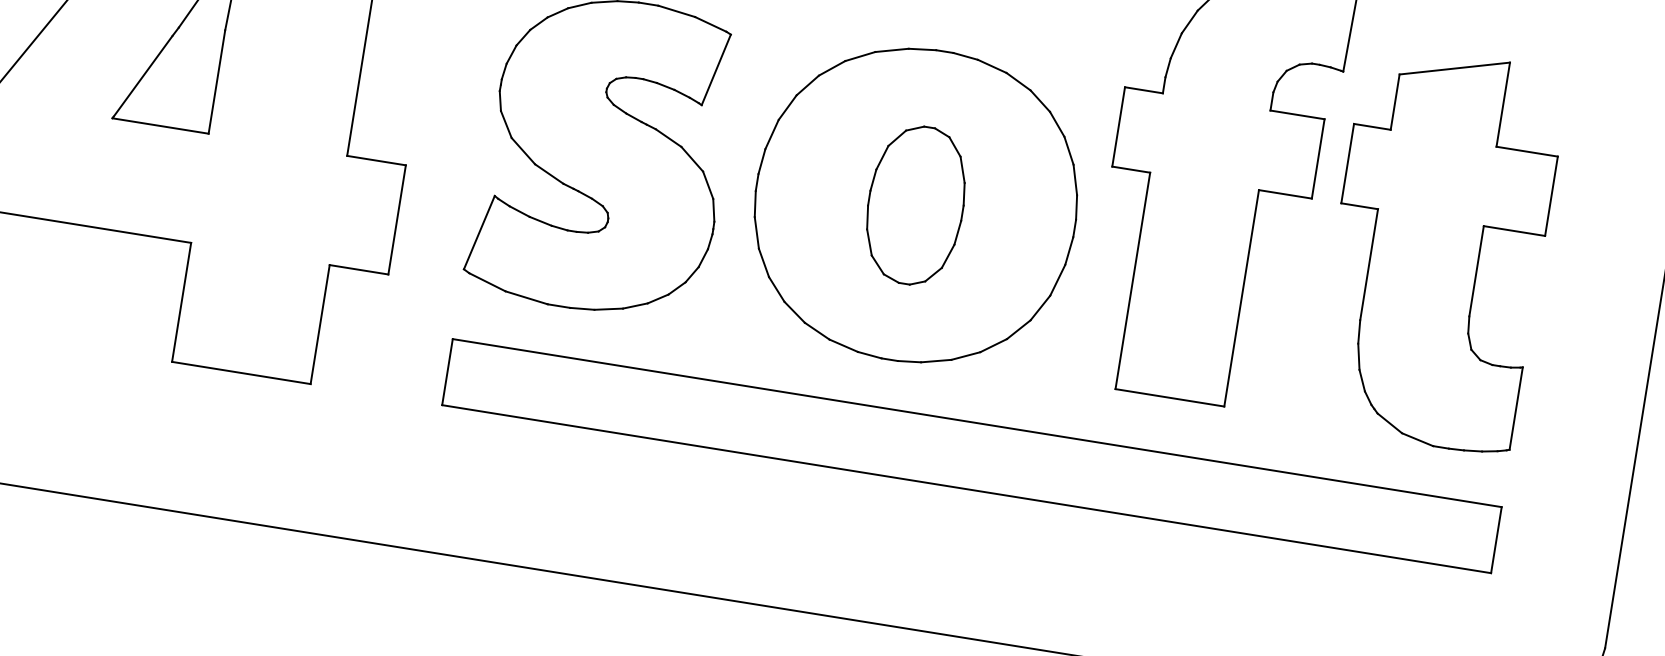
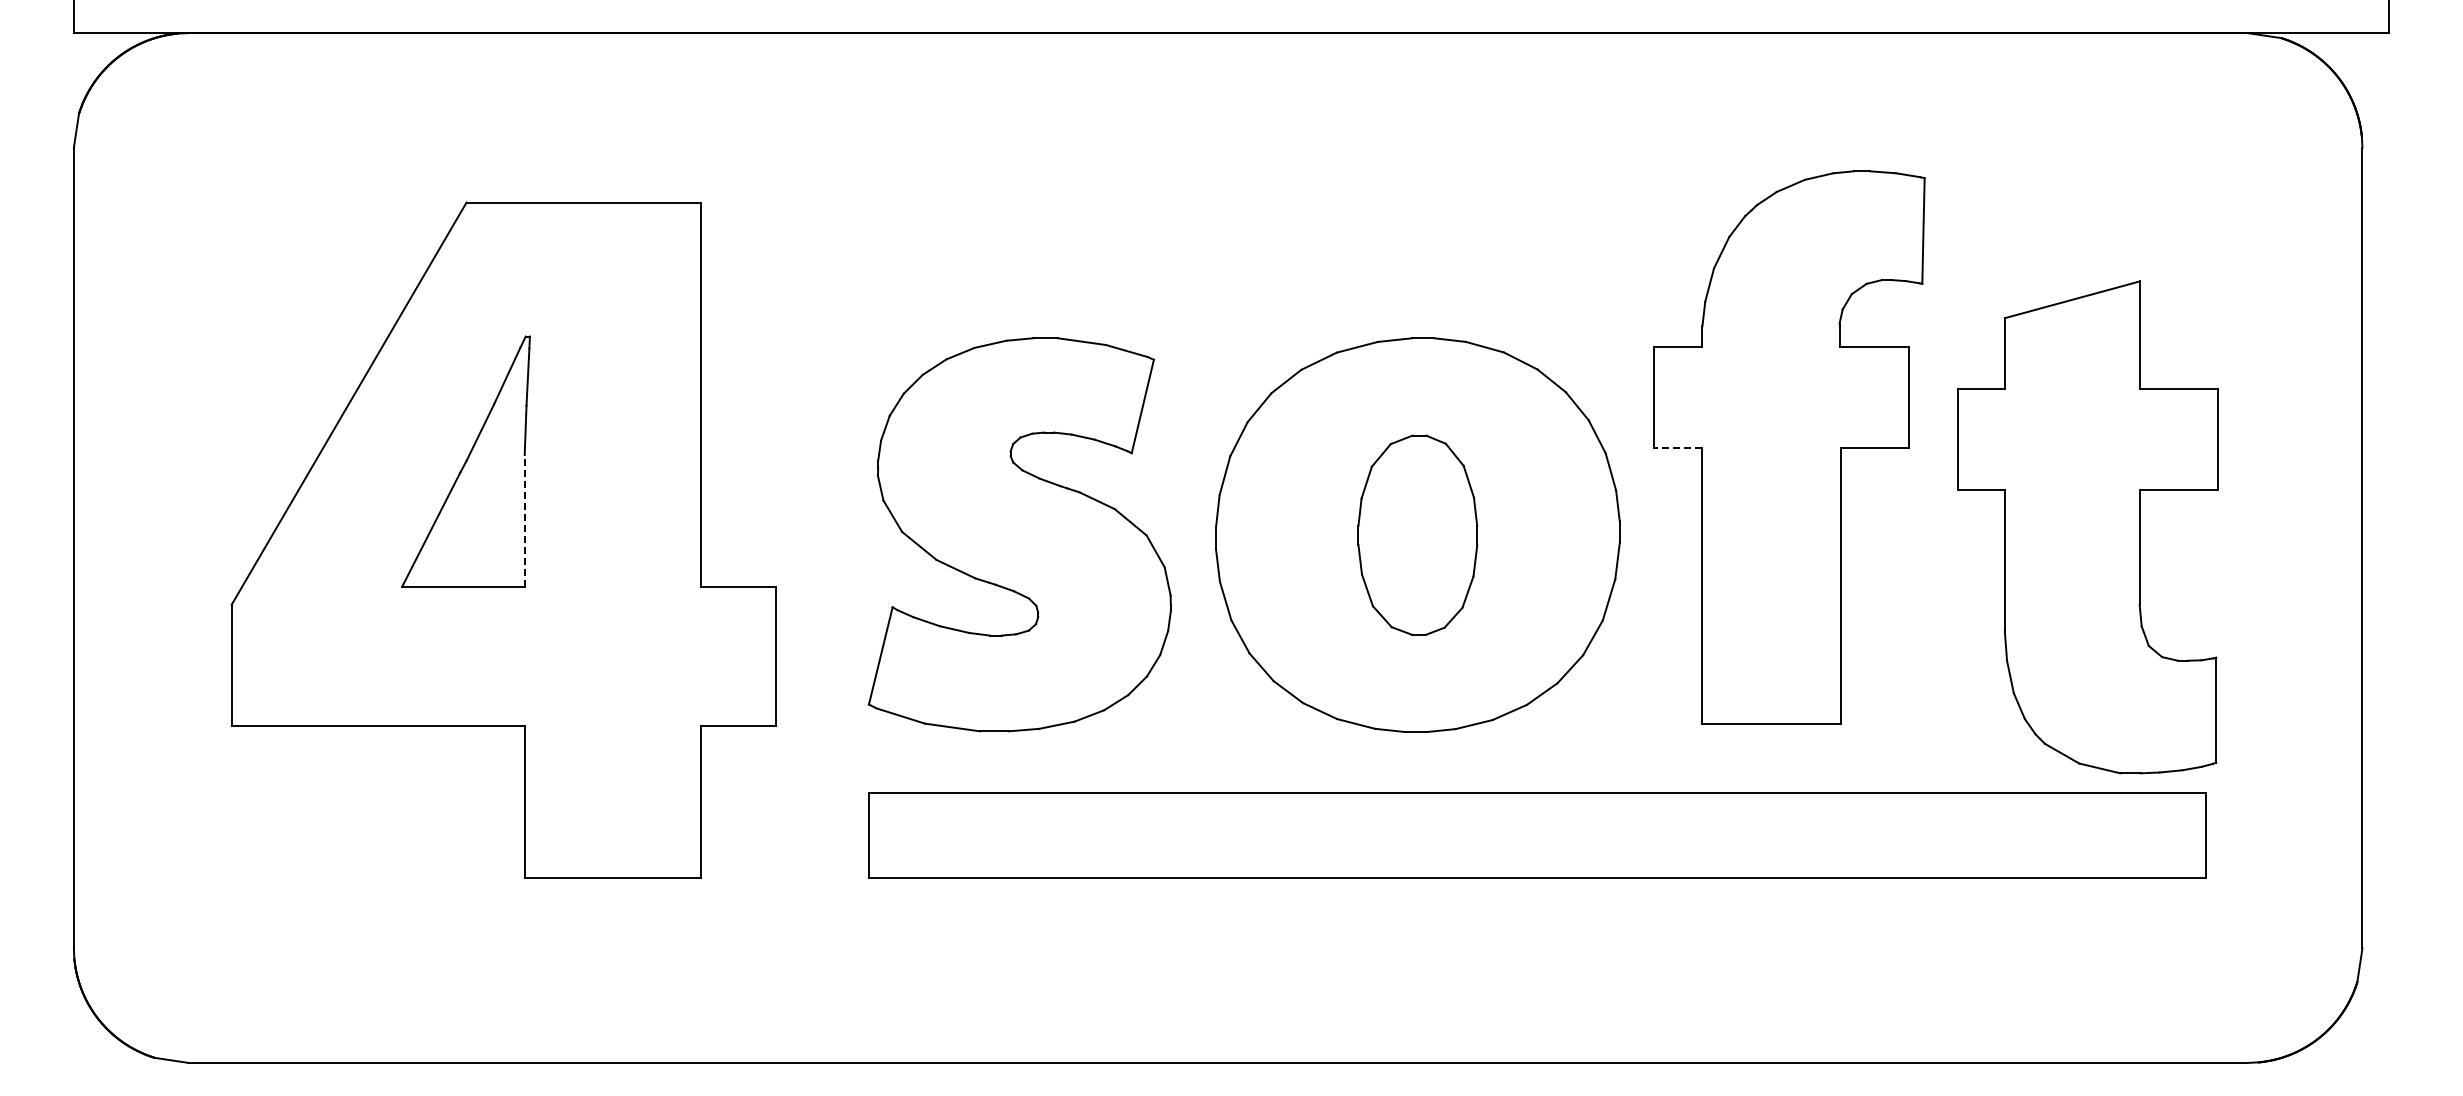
line: (216, 81) -> (524, 520), solid -> dashed
line: (1130, 169) -> (1677, 447), solid -> dashed
part: (1438, 249) -> (2087, 527), moved

